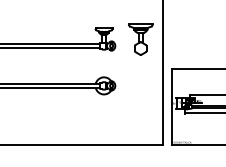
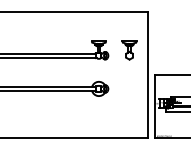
part: (140, 39) -> (129, 50), size x0.71

